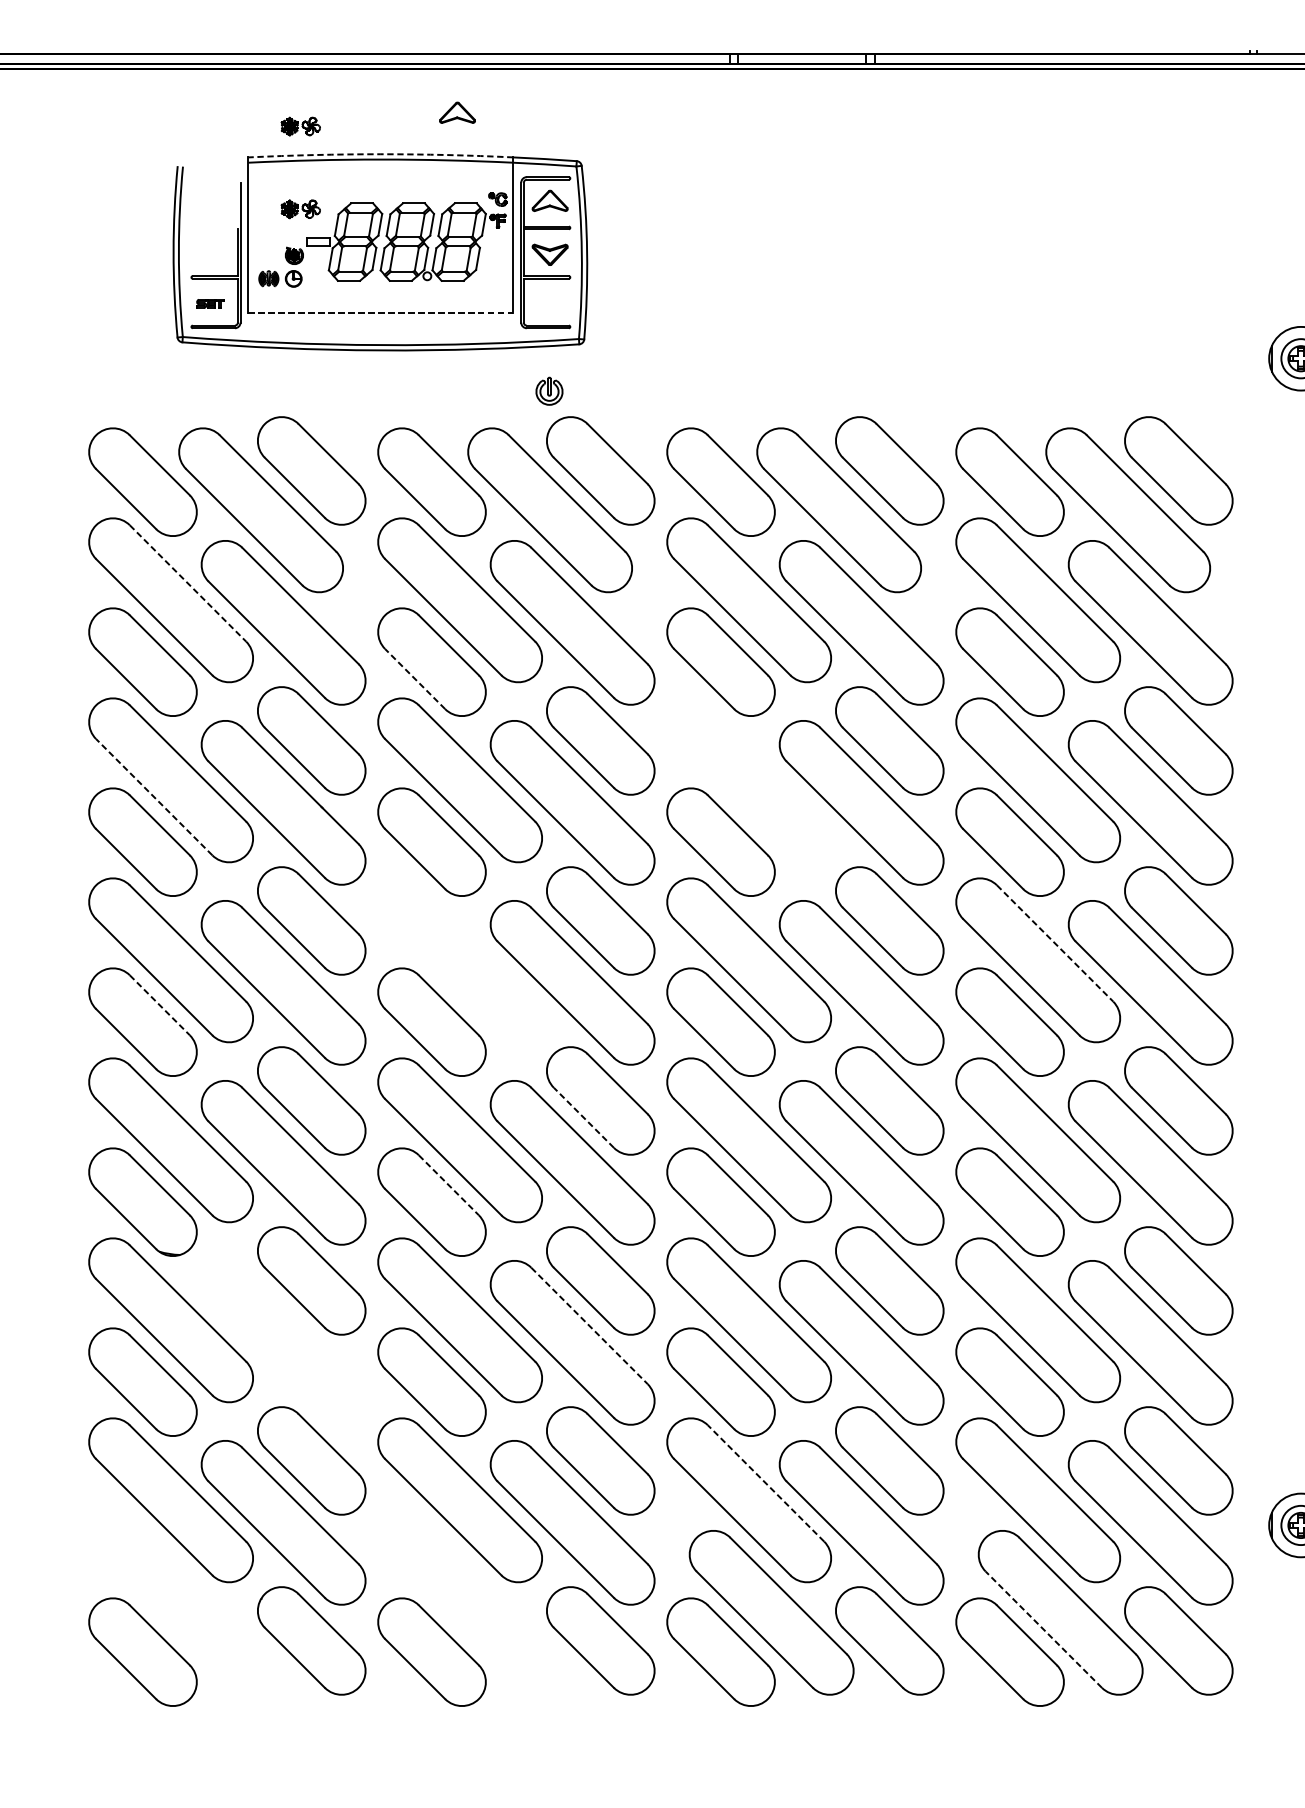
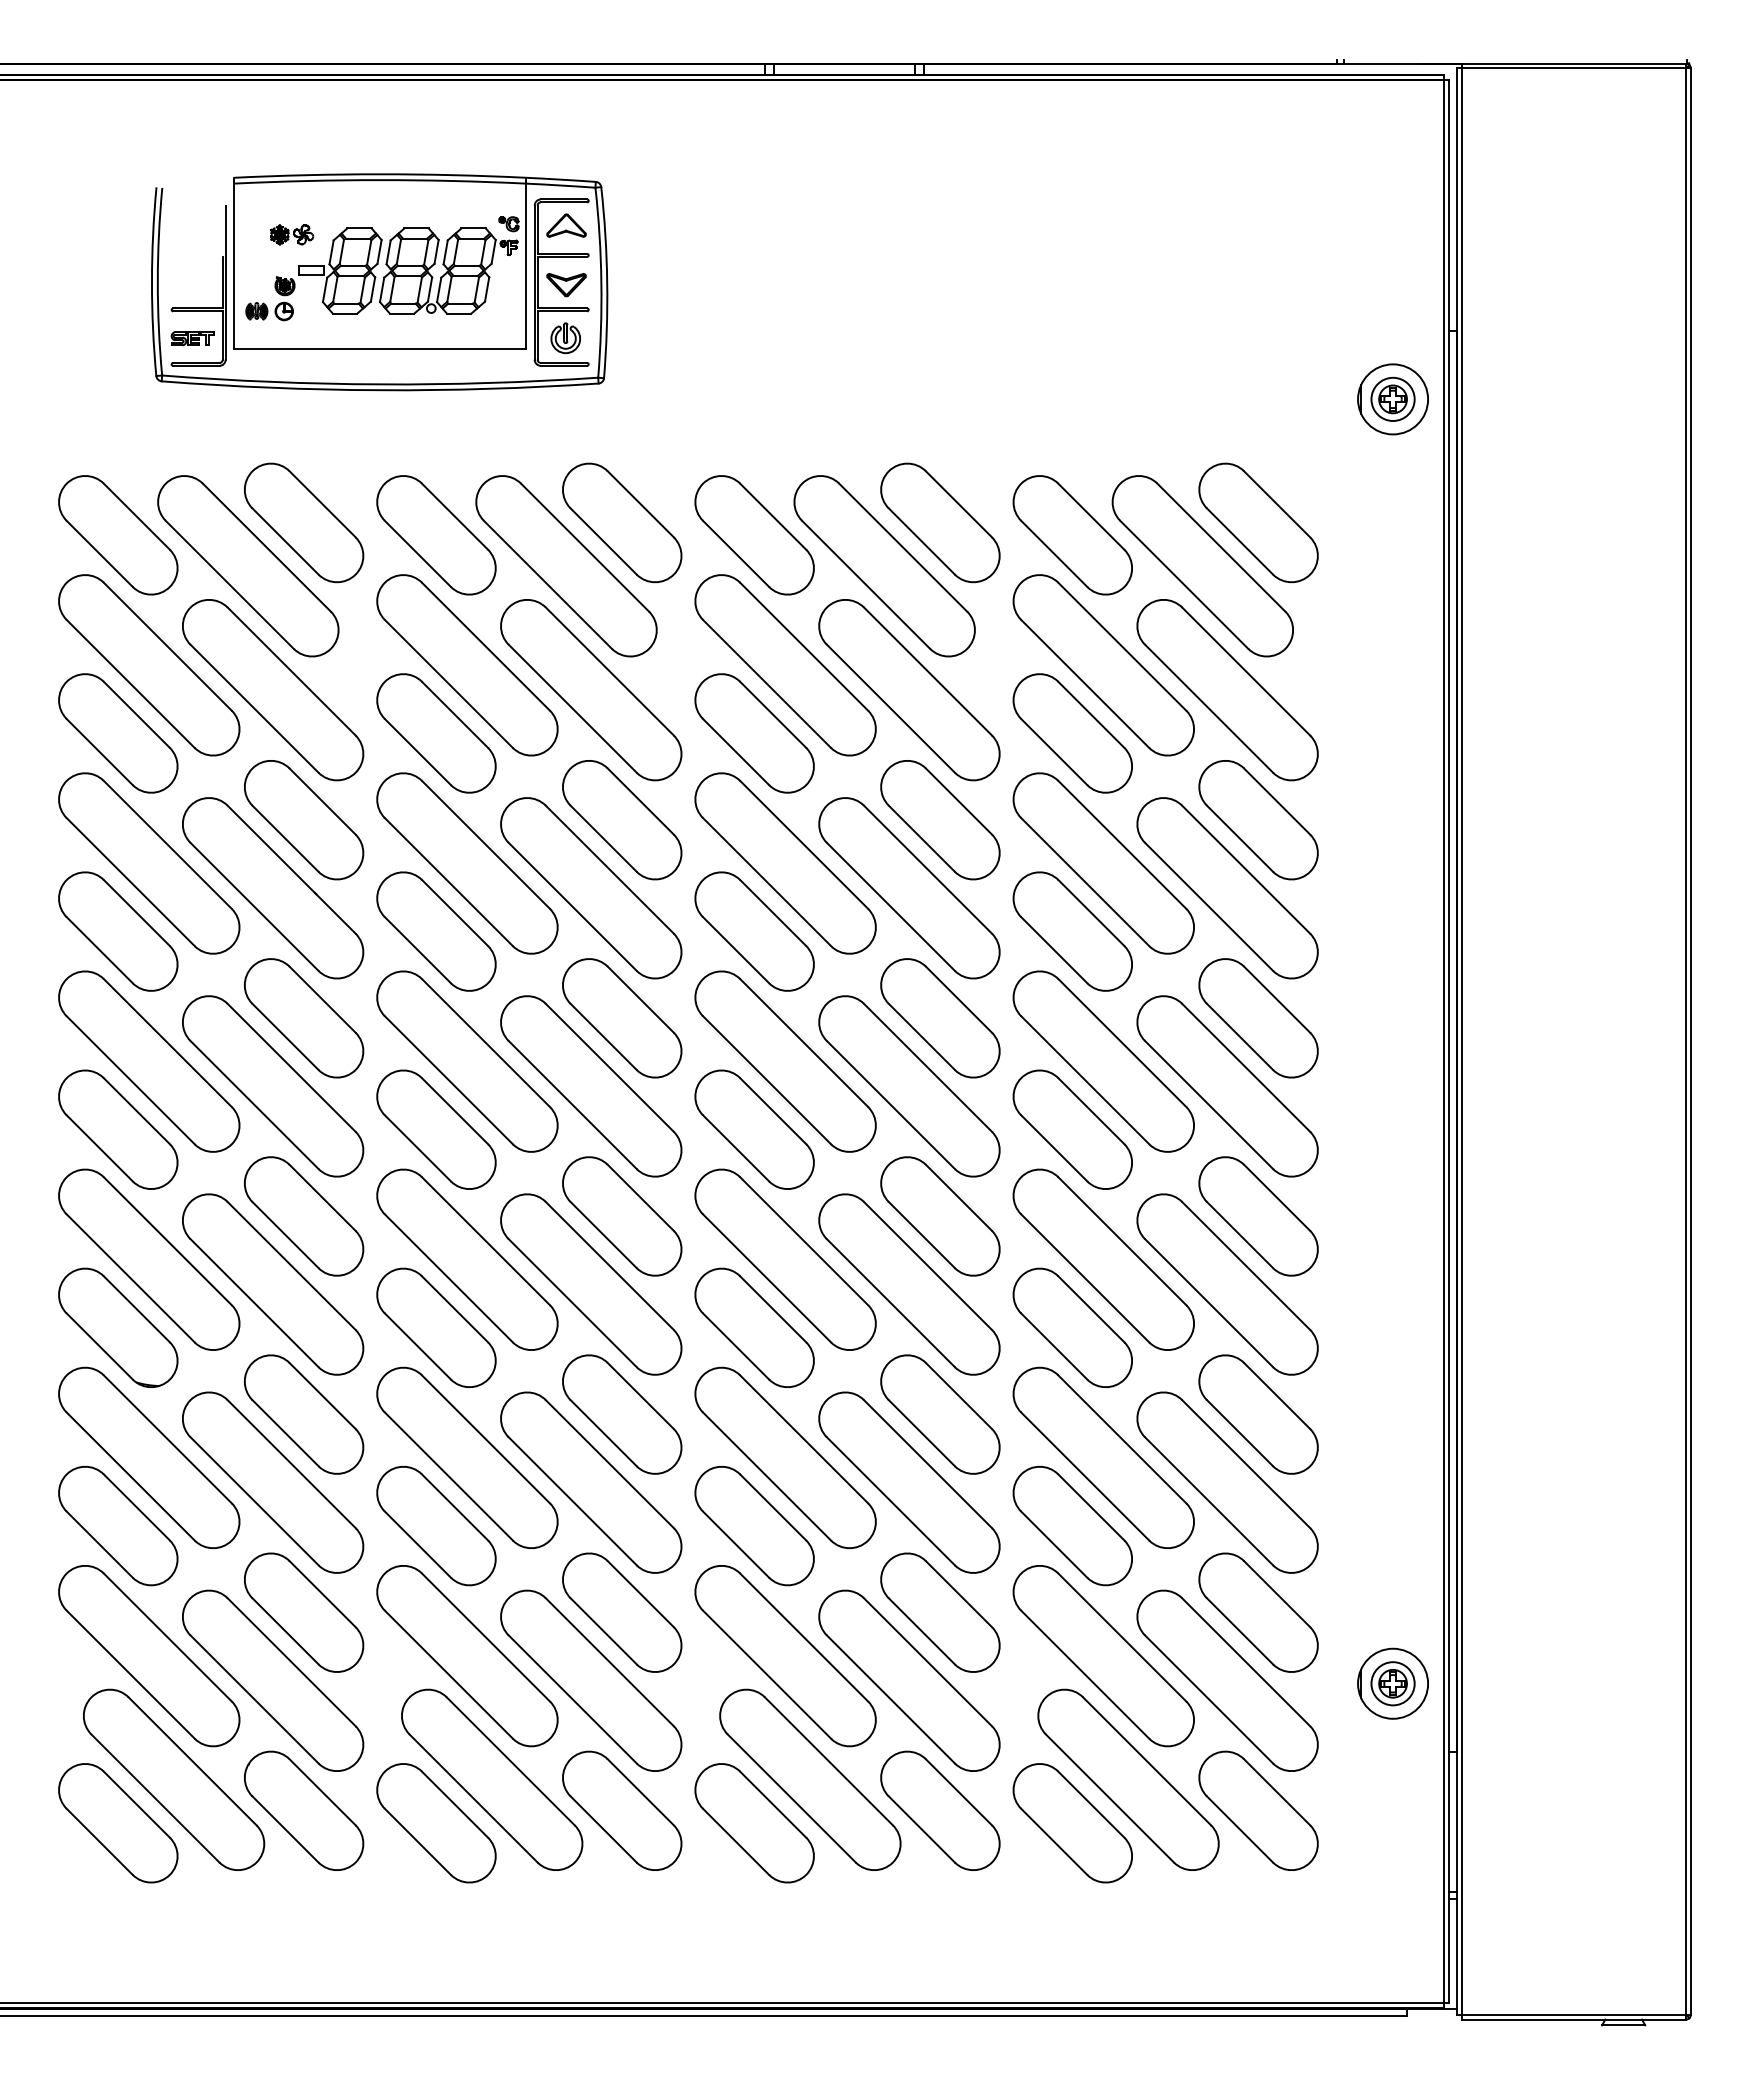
part: (457, 112) -> (464, 128), removed
part: (301, 126) -> (292, 143), removed
arc: (381, 154) -> (380, 174), dashed -> solid
part: (210, 303) -> (192, 338), size x1.43
line: (381, 313) -> (380, 349), dashed -> solid
part: (549, 391) -> (565, 338), moved
line: (188, 584) -> (168, 647), dashed -> solid
line: (414, 679) -> (417, 752), dashed -> solid
part: (749, 780) -> (785, 863), added
line: (154, 796) -> (130, 881), dashed -> solid
line: (1055, 943) -> (1122, 1043), dashed -> solid
part: (460, 960) -> (467, 1061), added
line: (159, 1005) -> (136, 1111), dashed -> solid
line: (583, 1118) -> (603, 1235), dashed -> solid
line: (449, 1185) -> (455, 1309), dashed -> solid
line: (589, 1326) -> (609, 1464), dashed -> solid
part: (283, 1342) -> (273, 1482), added
line: (765, 1483) -> (803, 1637), dashed -> solid
part: (194, 1612) -> (174, 1779), added
part: (482, 1612) -> (492, 1779), added
line: (1043, 1629) -> (1109, 1798), dashed -> solid

